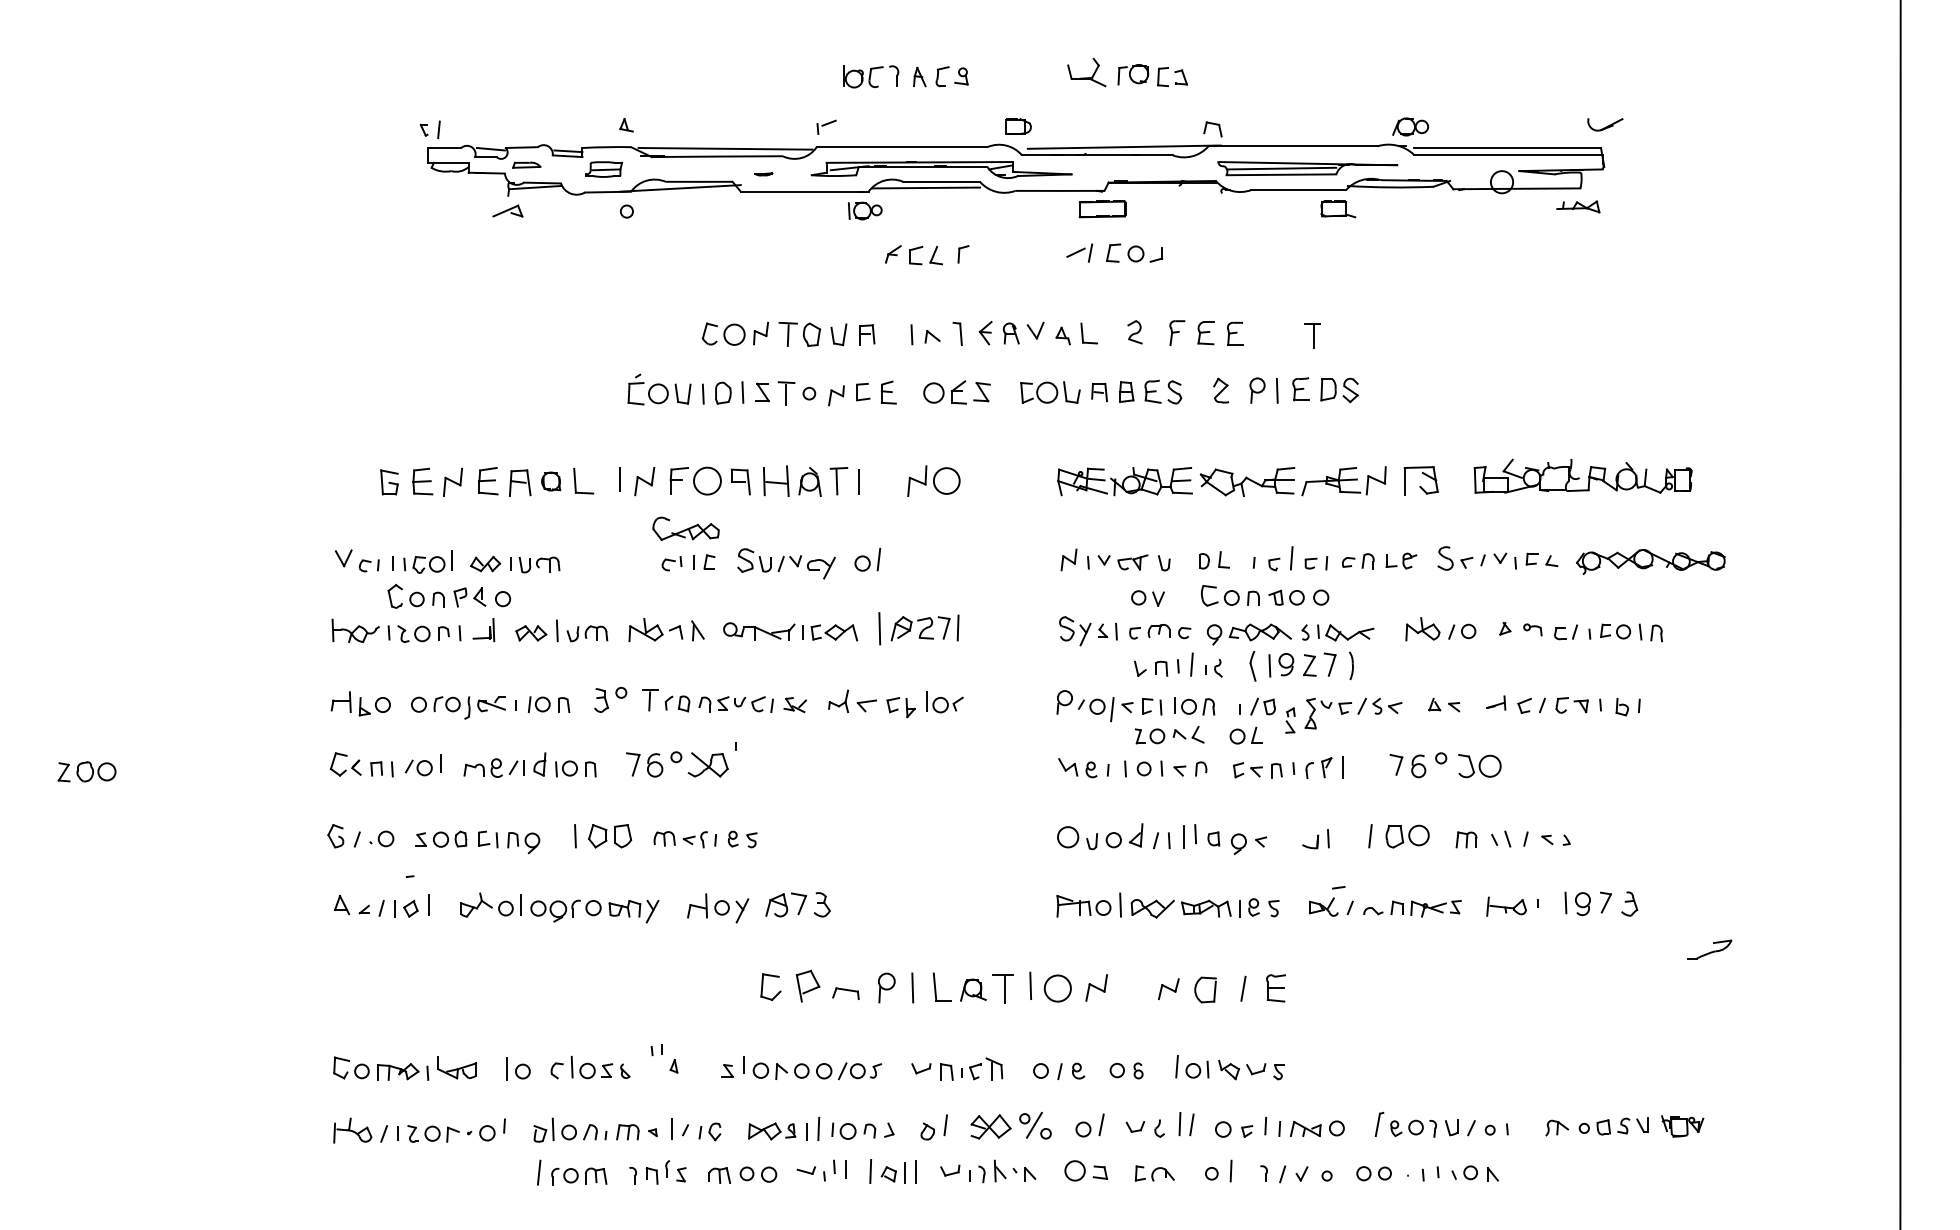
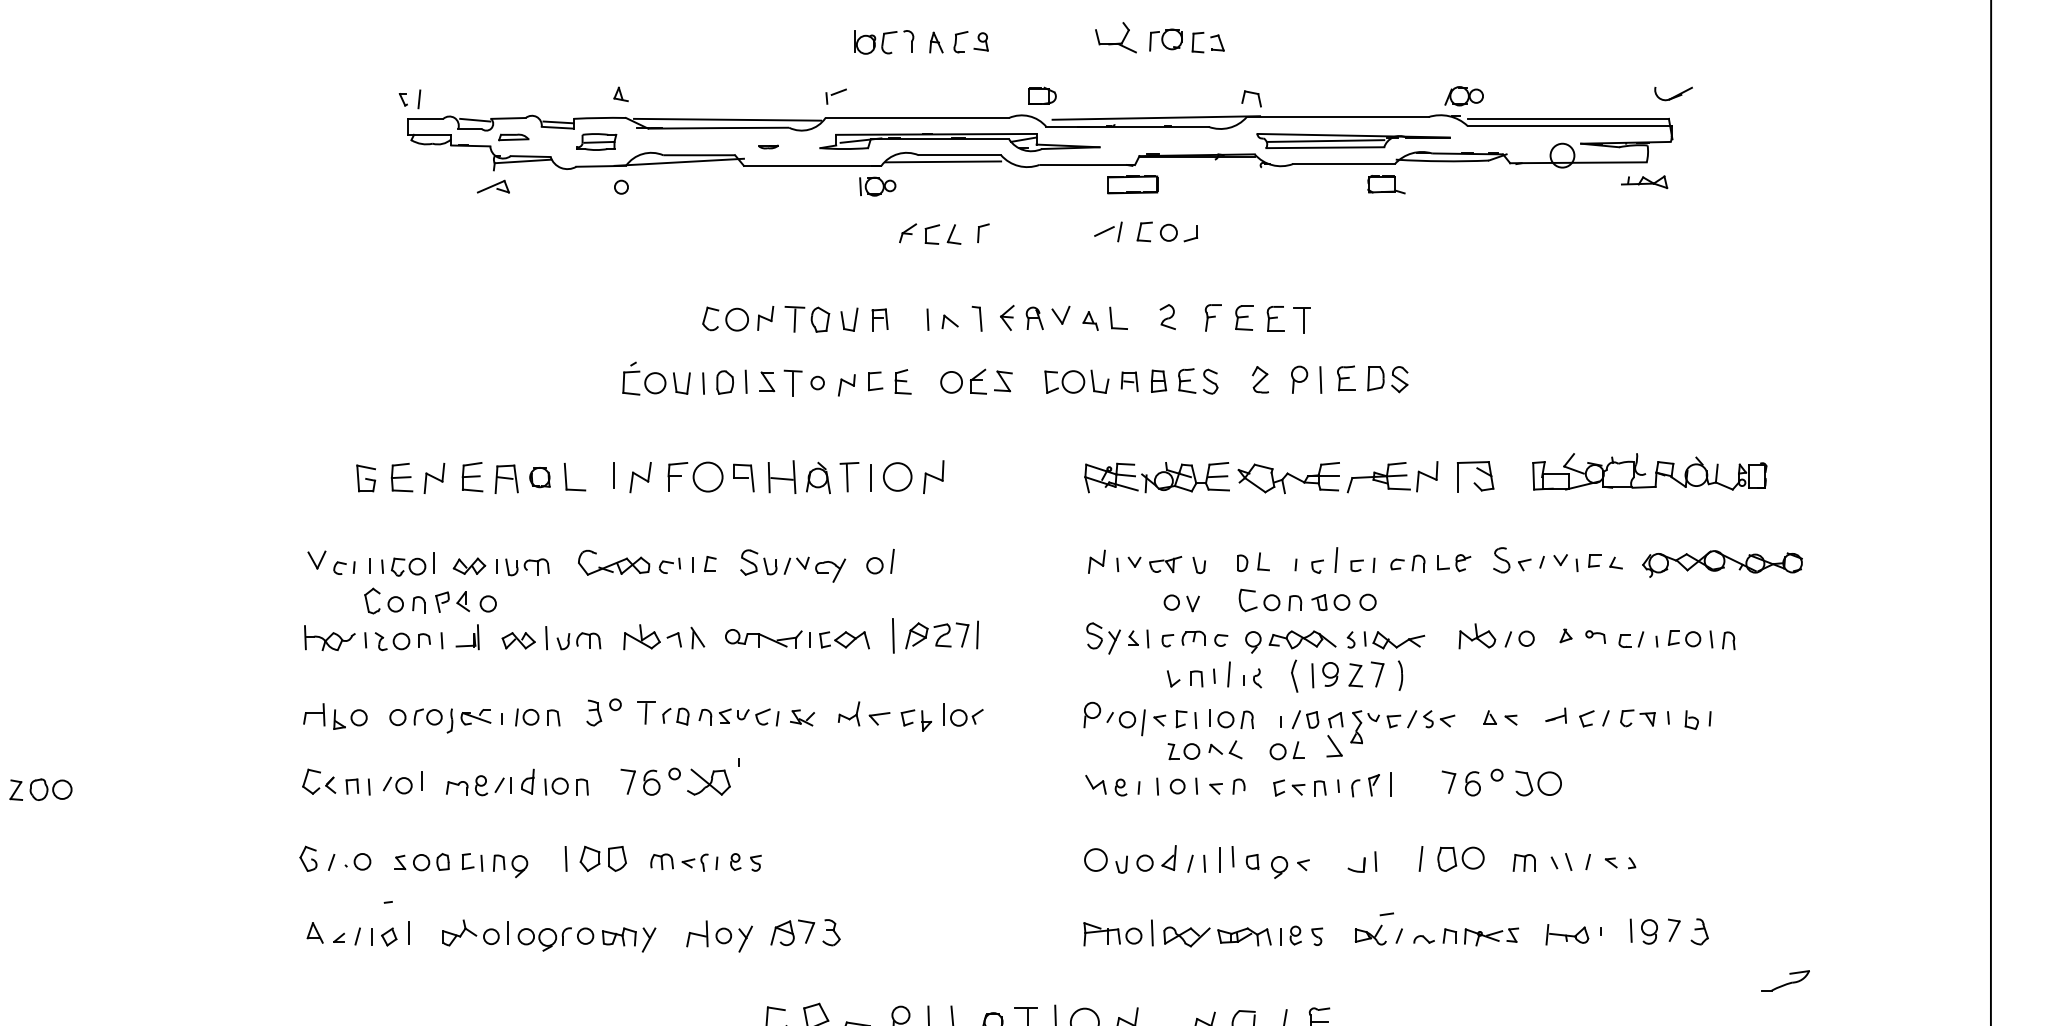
part: (1312, 335) -> (1301, 320), moved
circle: (946, 480) -> (897, 476), moved
part: (685, 528) -> (613, 562), moved
part: (1290, 720) -> (1335, 734), size x1.67

